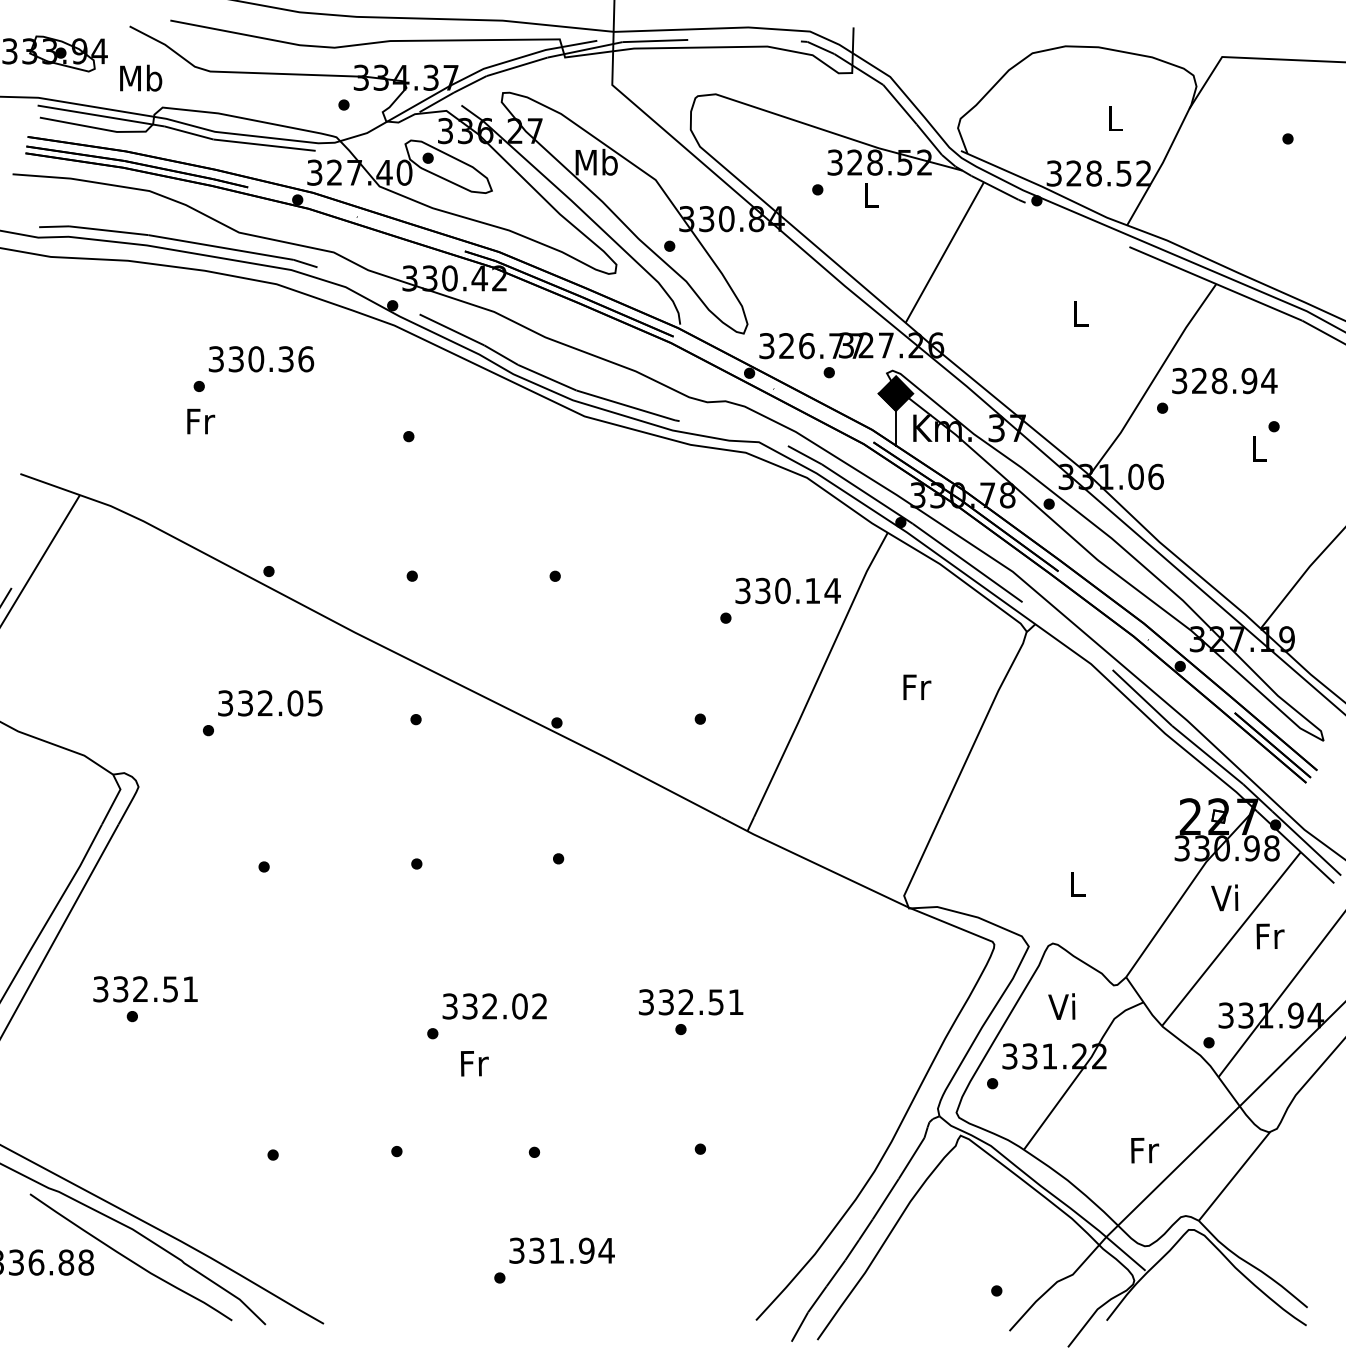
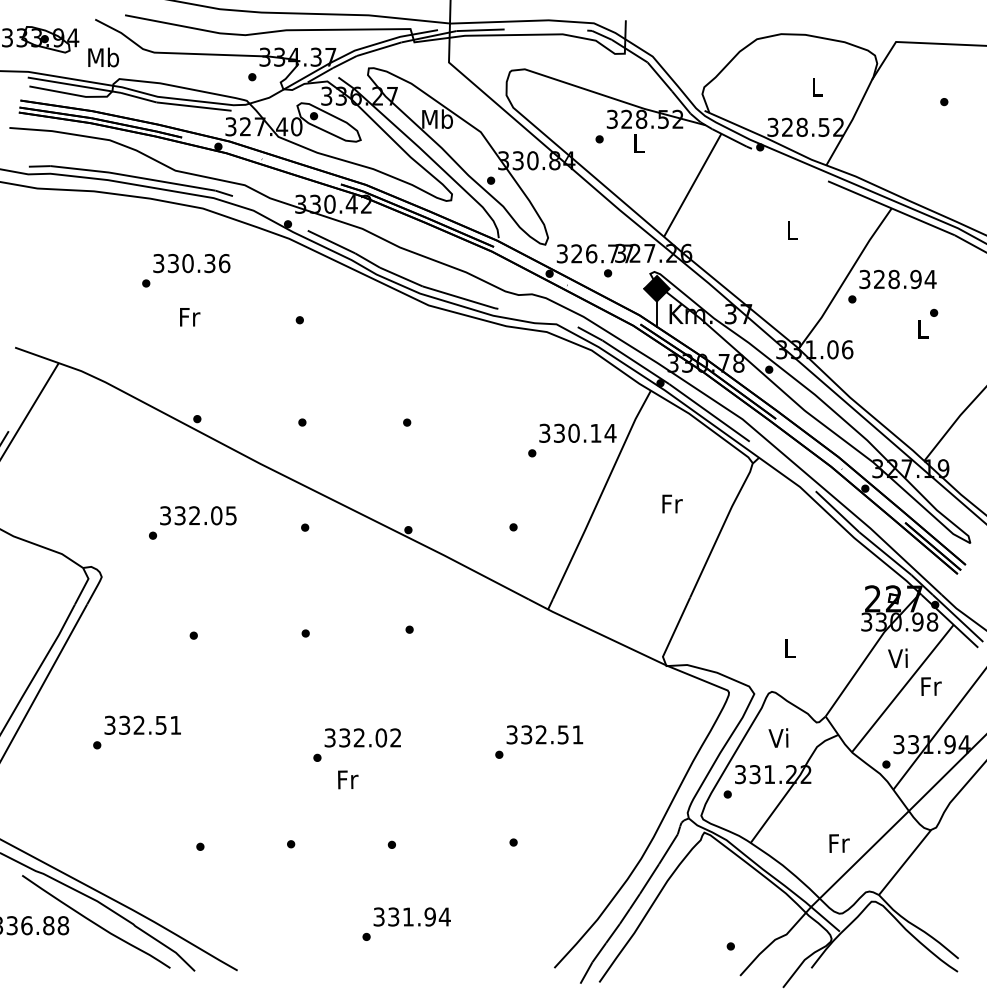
text: (201, 421) -> (190, 317), moved
text: (145, 989) -> (142, 725), moved
text: (691, 1002) -> (545, 735), moved

